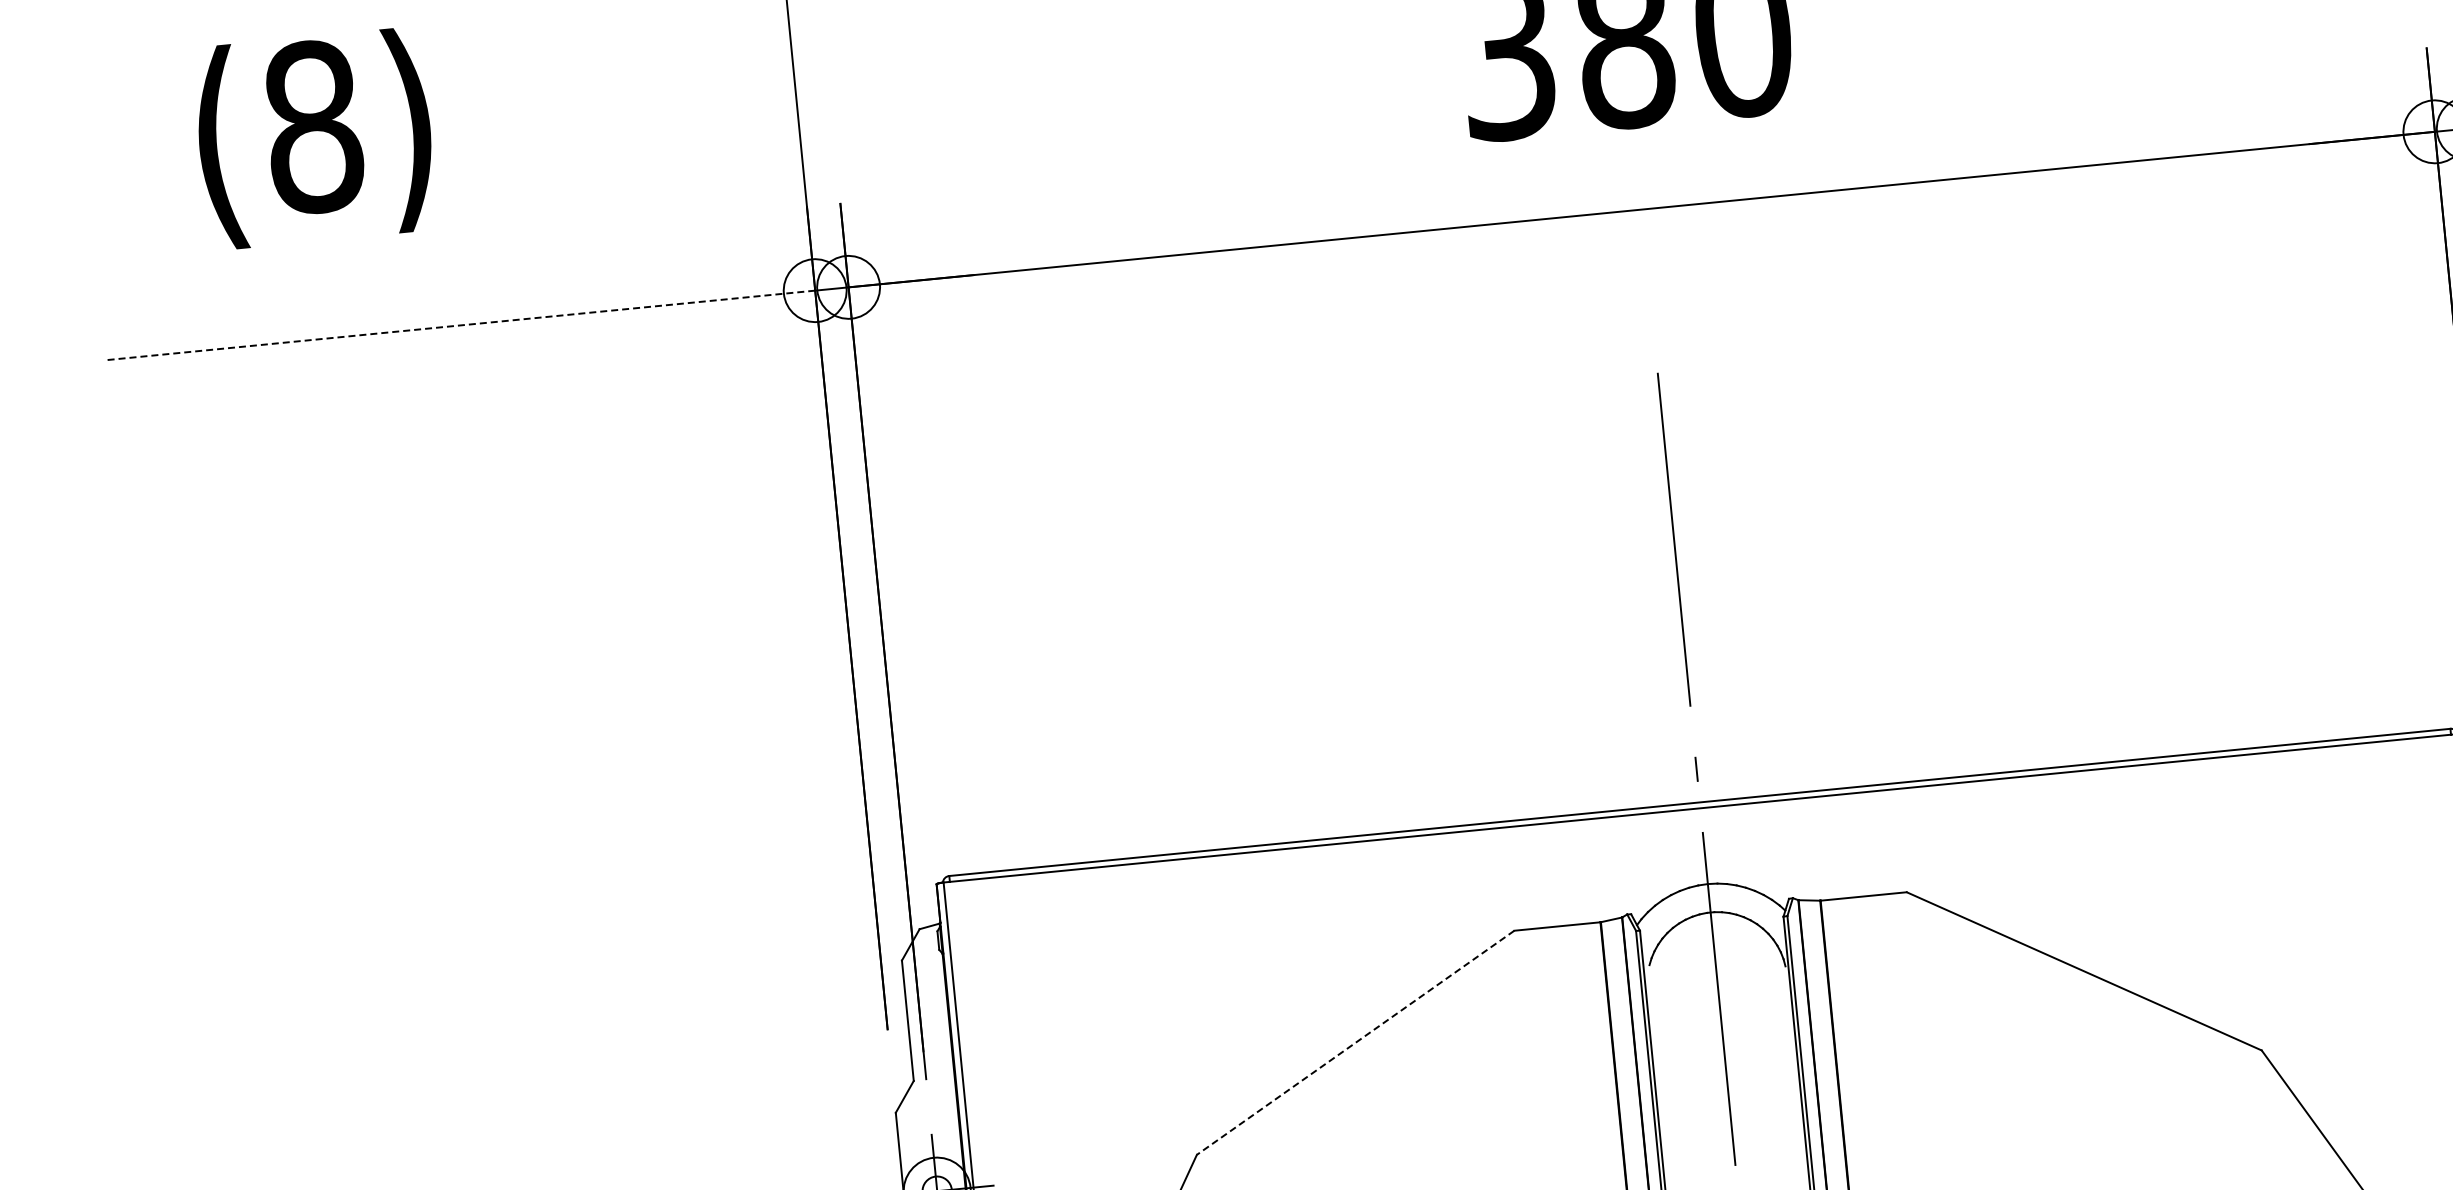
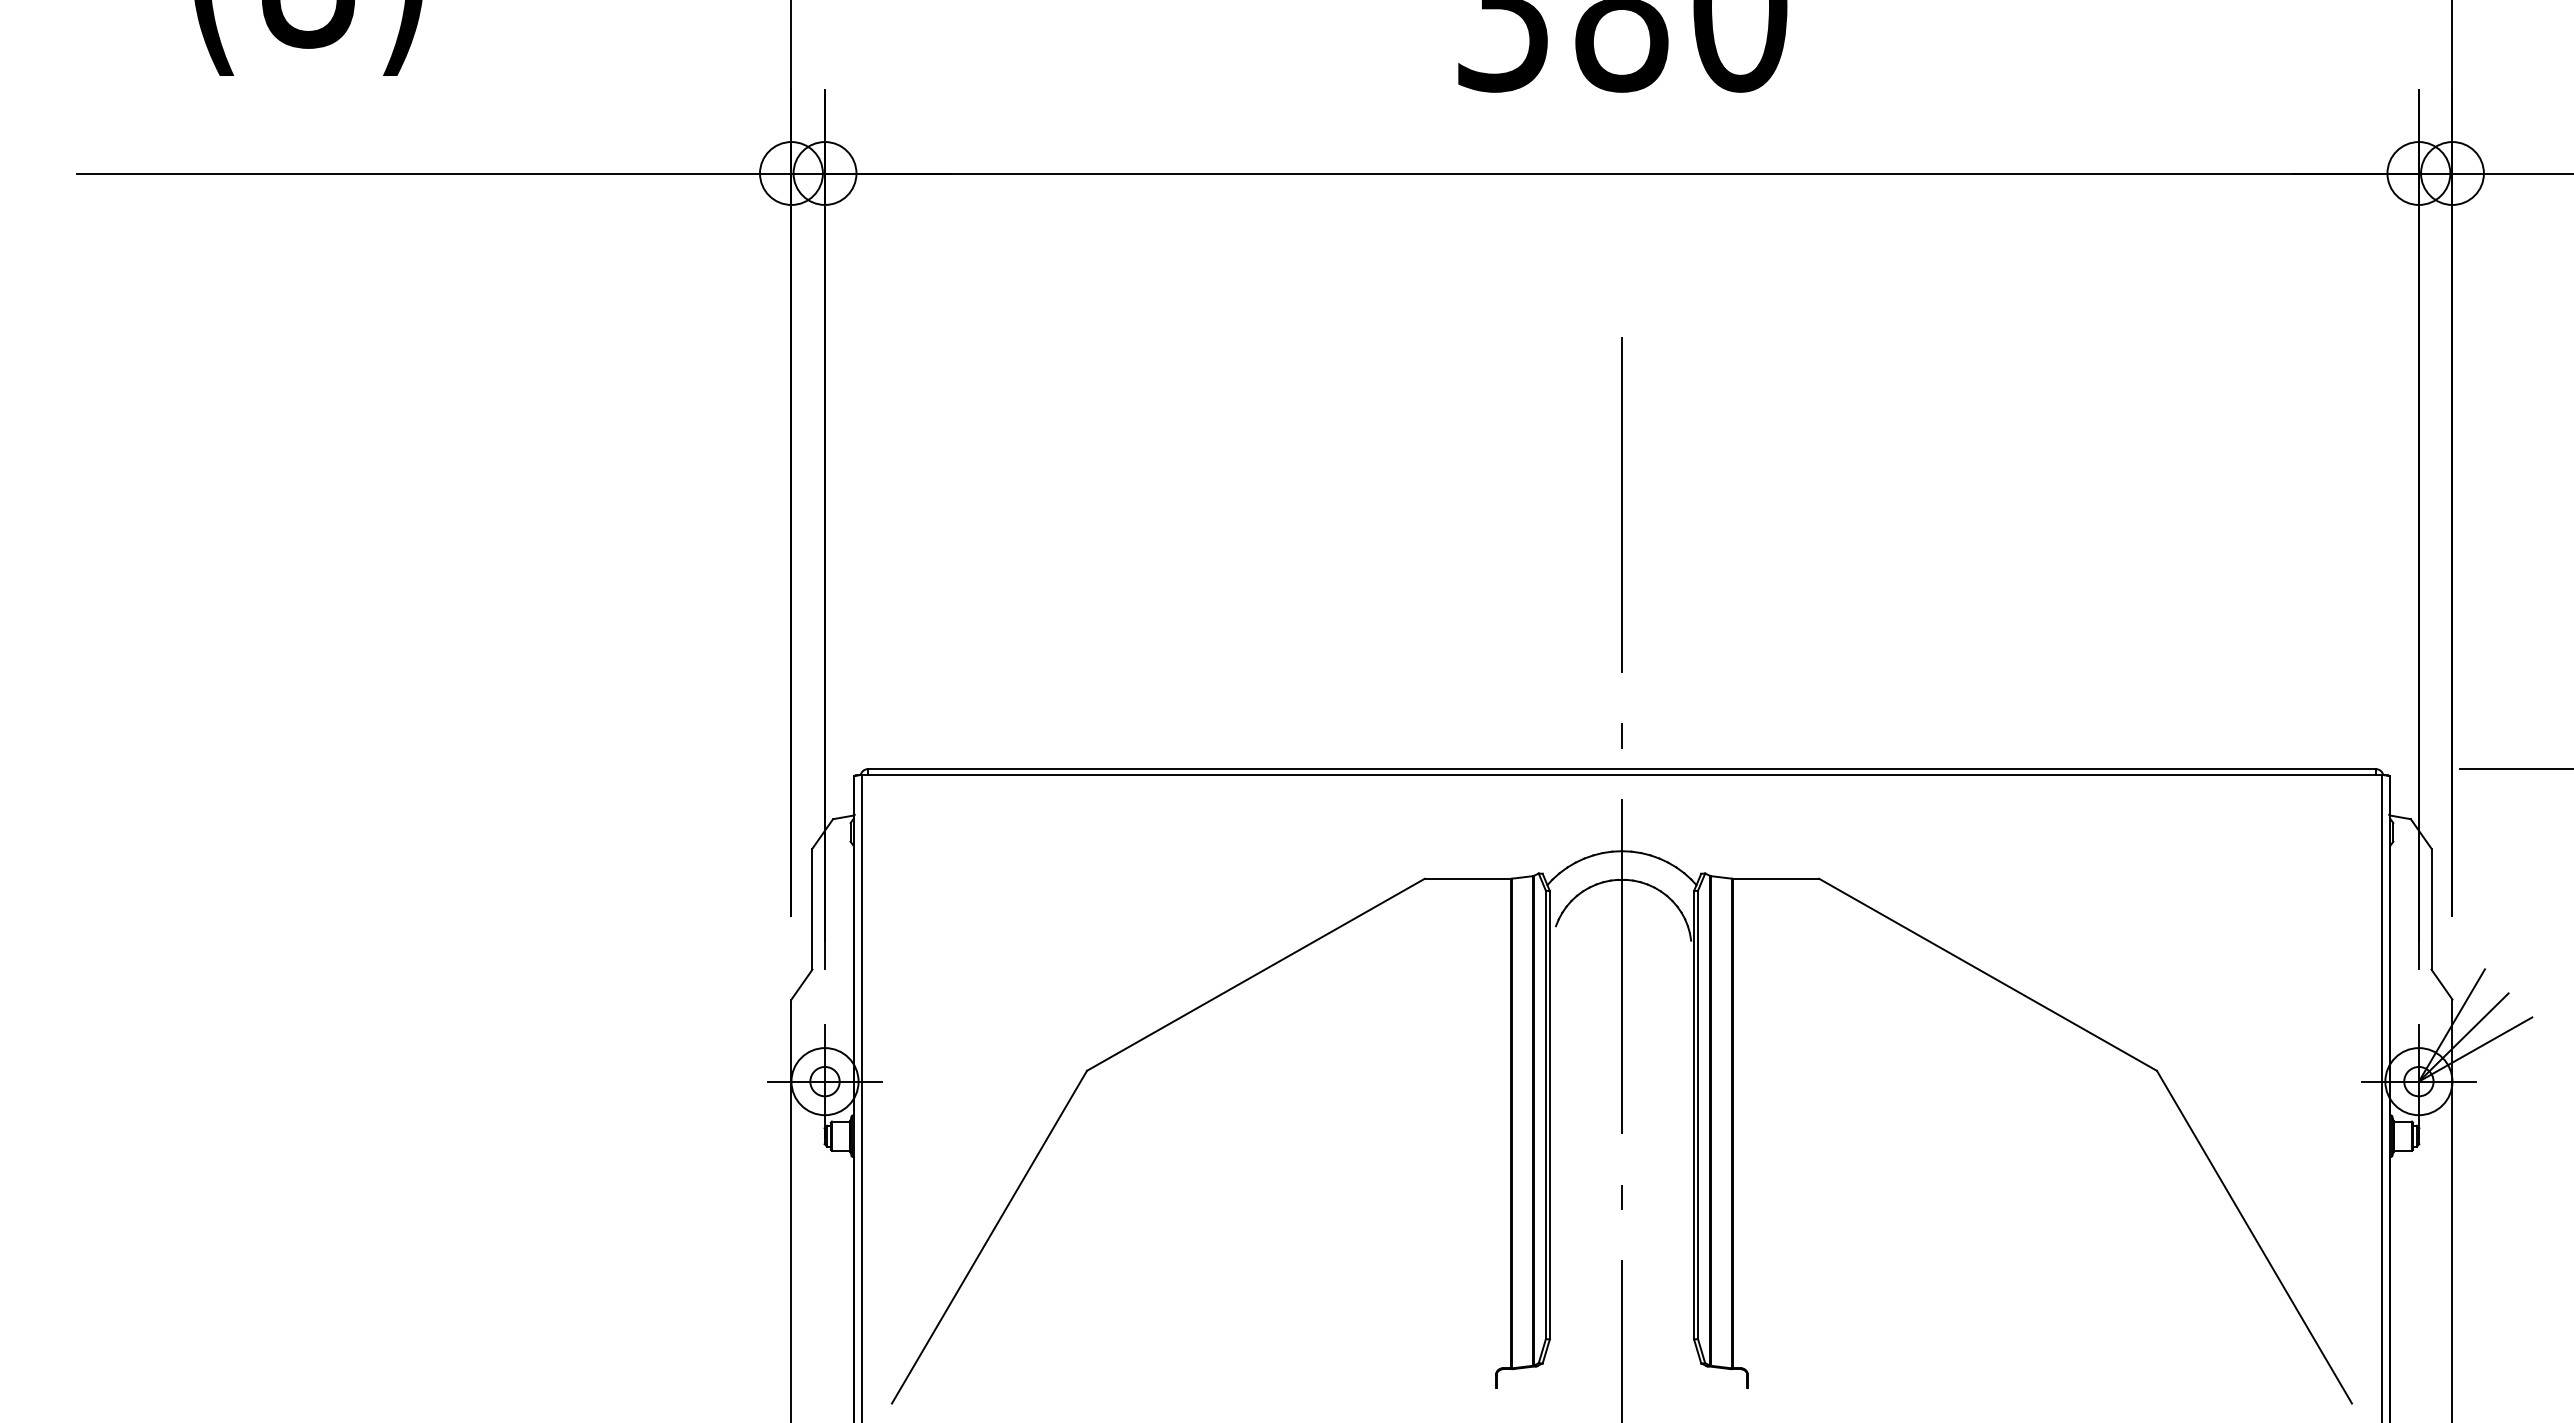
line: (458, 325) -> (433, 173), dashed -> solid
line: (1355, 1043) -> (1255, 975), dashed -> solid

